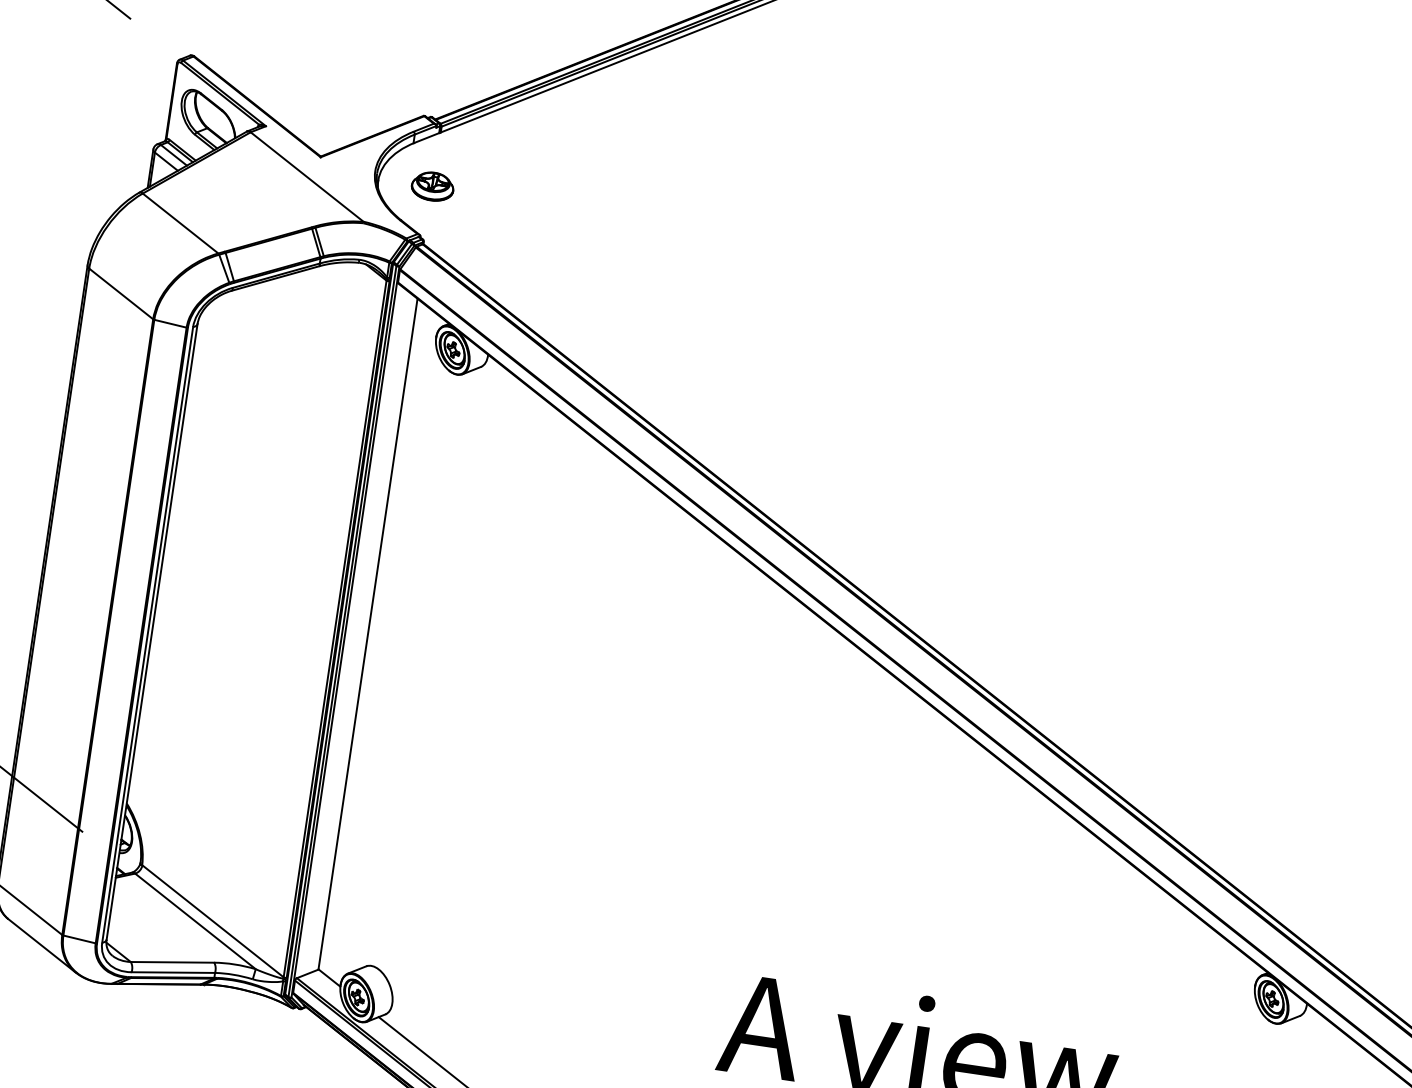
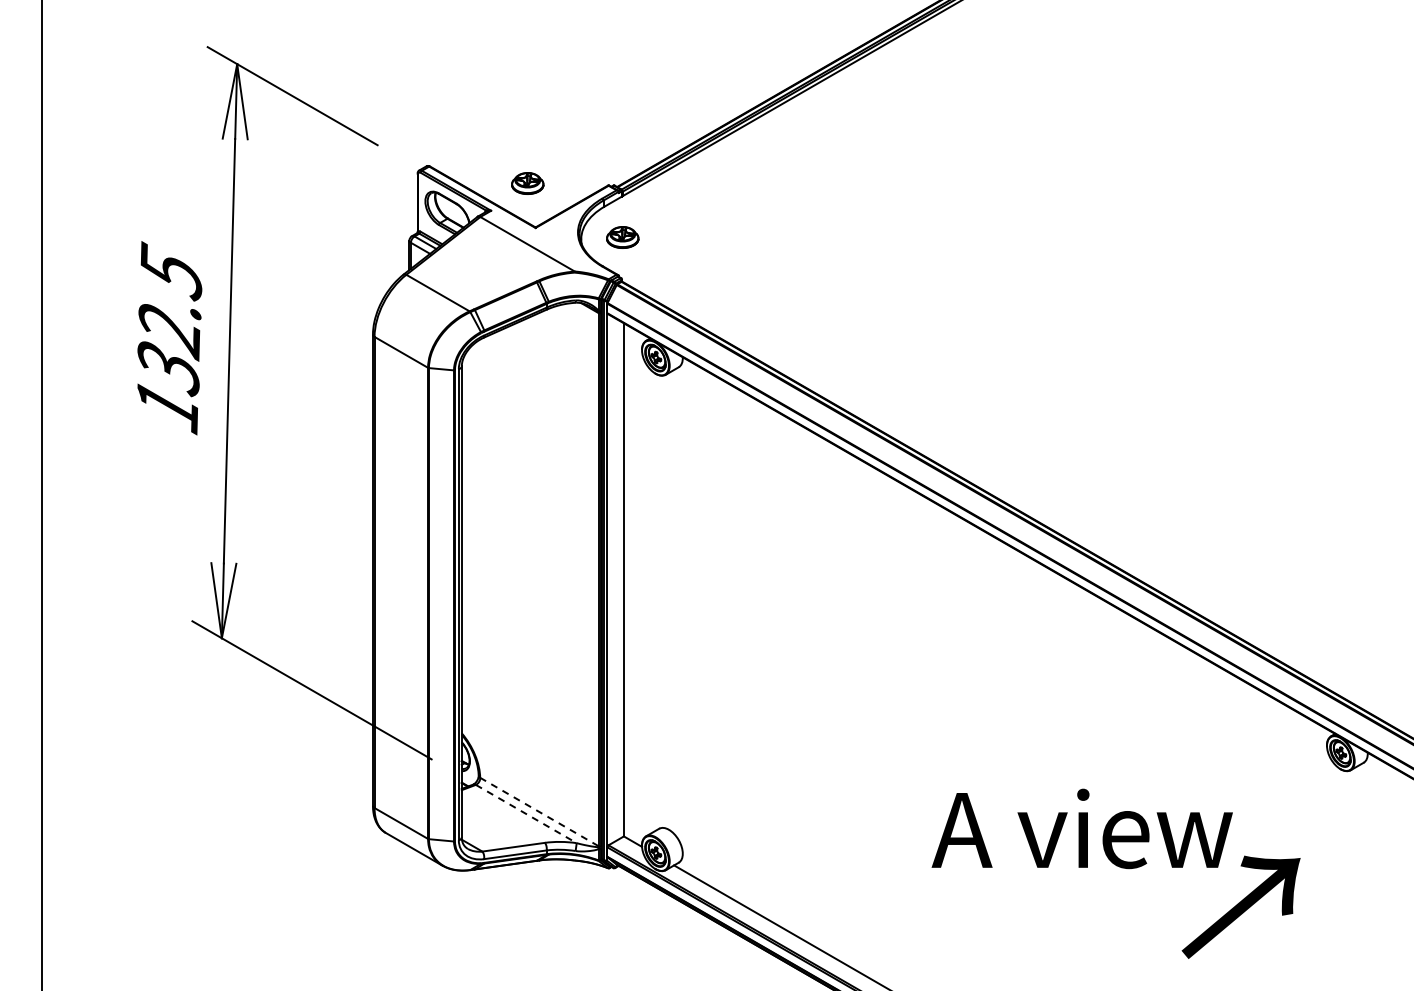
part: (318, 97) -> (527, 183), added
line: (213, 920) -> (539, 811), solid -> dashed
line: (195, 922) -> (526, 814), solid -> dashed

